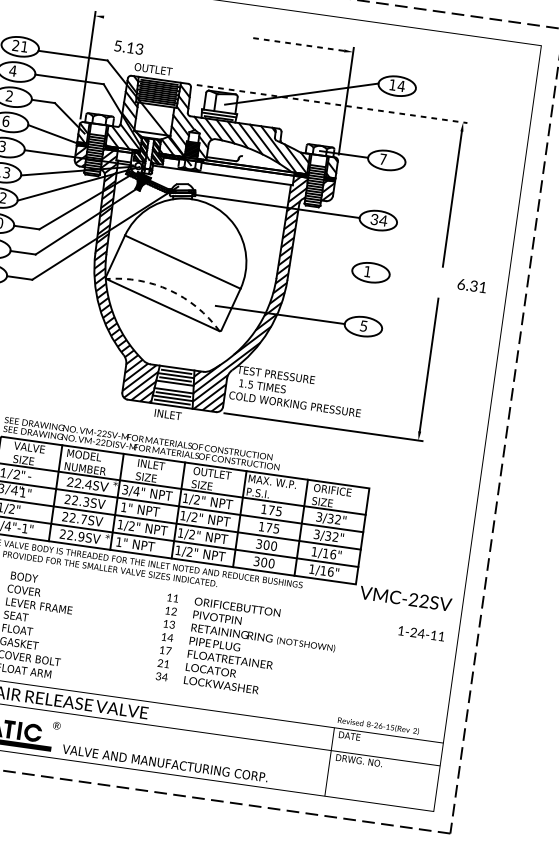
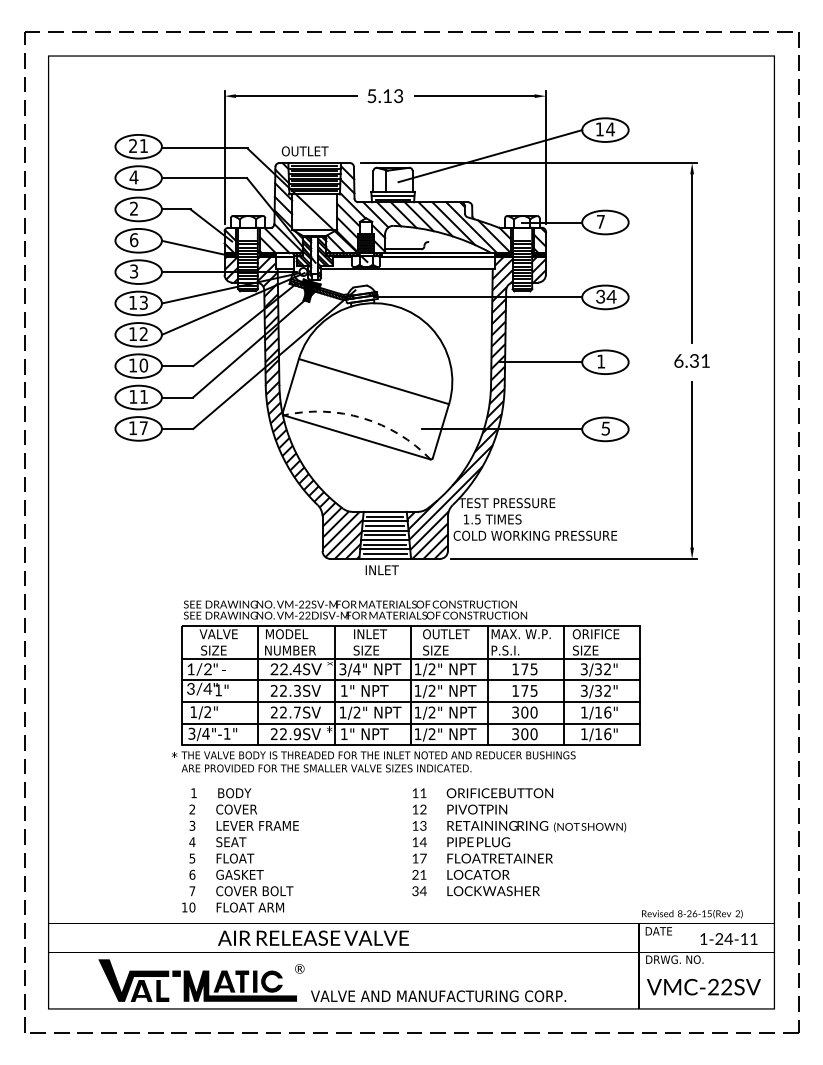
line: (152, 24) -> (296, 96), added
line: (295, 44) -> (474, 96), dashed -> solid
text: (128, 47) -> (384, 96), moved
line: (332, 104) -> (529, 163), dashed -> solid
line: (318, 265) -> (540, 362), added
text: (471, 285) -> (691, 360), moved
line: (174, 387) -> (385, 535), added
text: (405, 598) -> (703, 986), moved
text: (421, 633) -> (728, 938), moved

